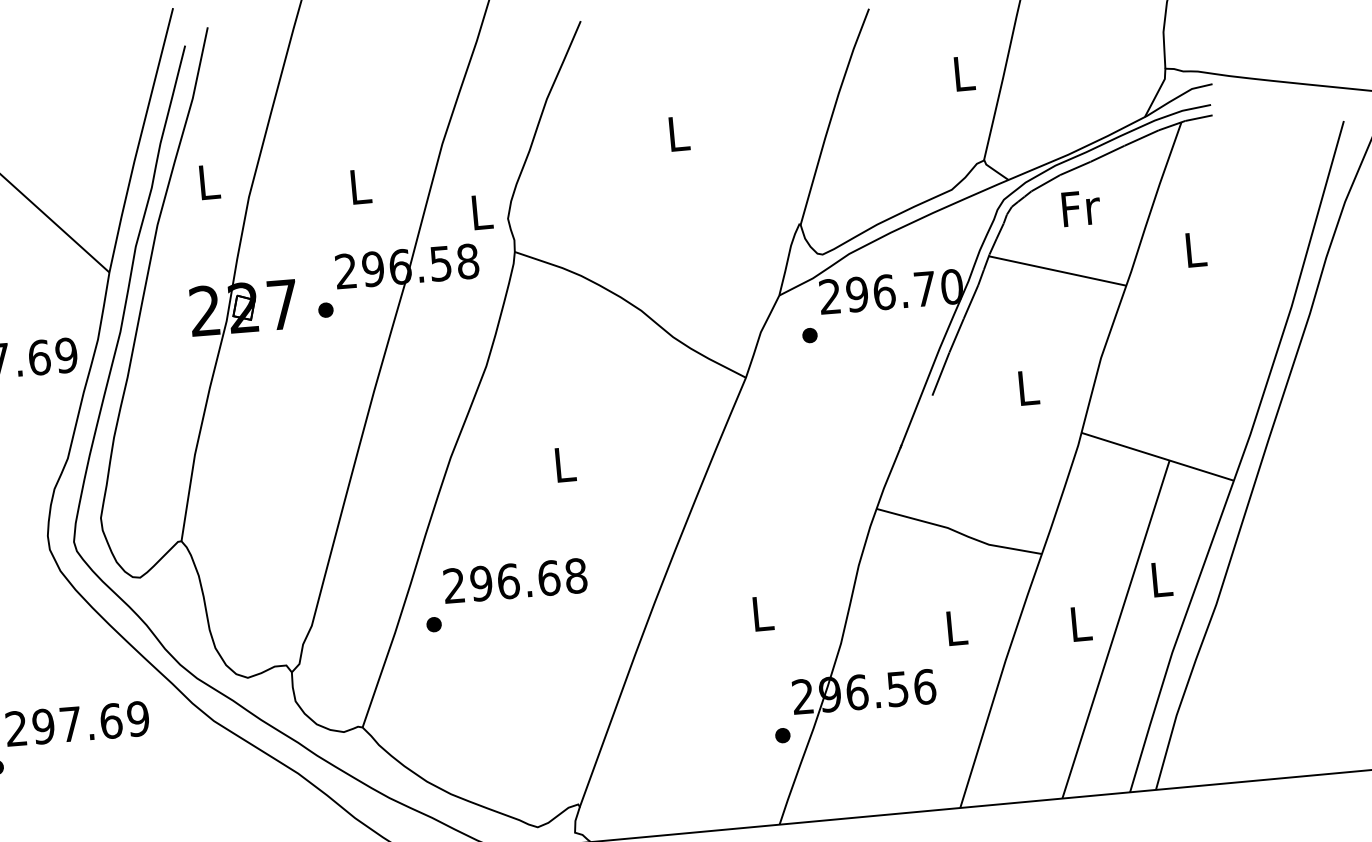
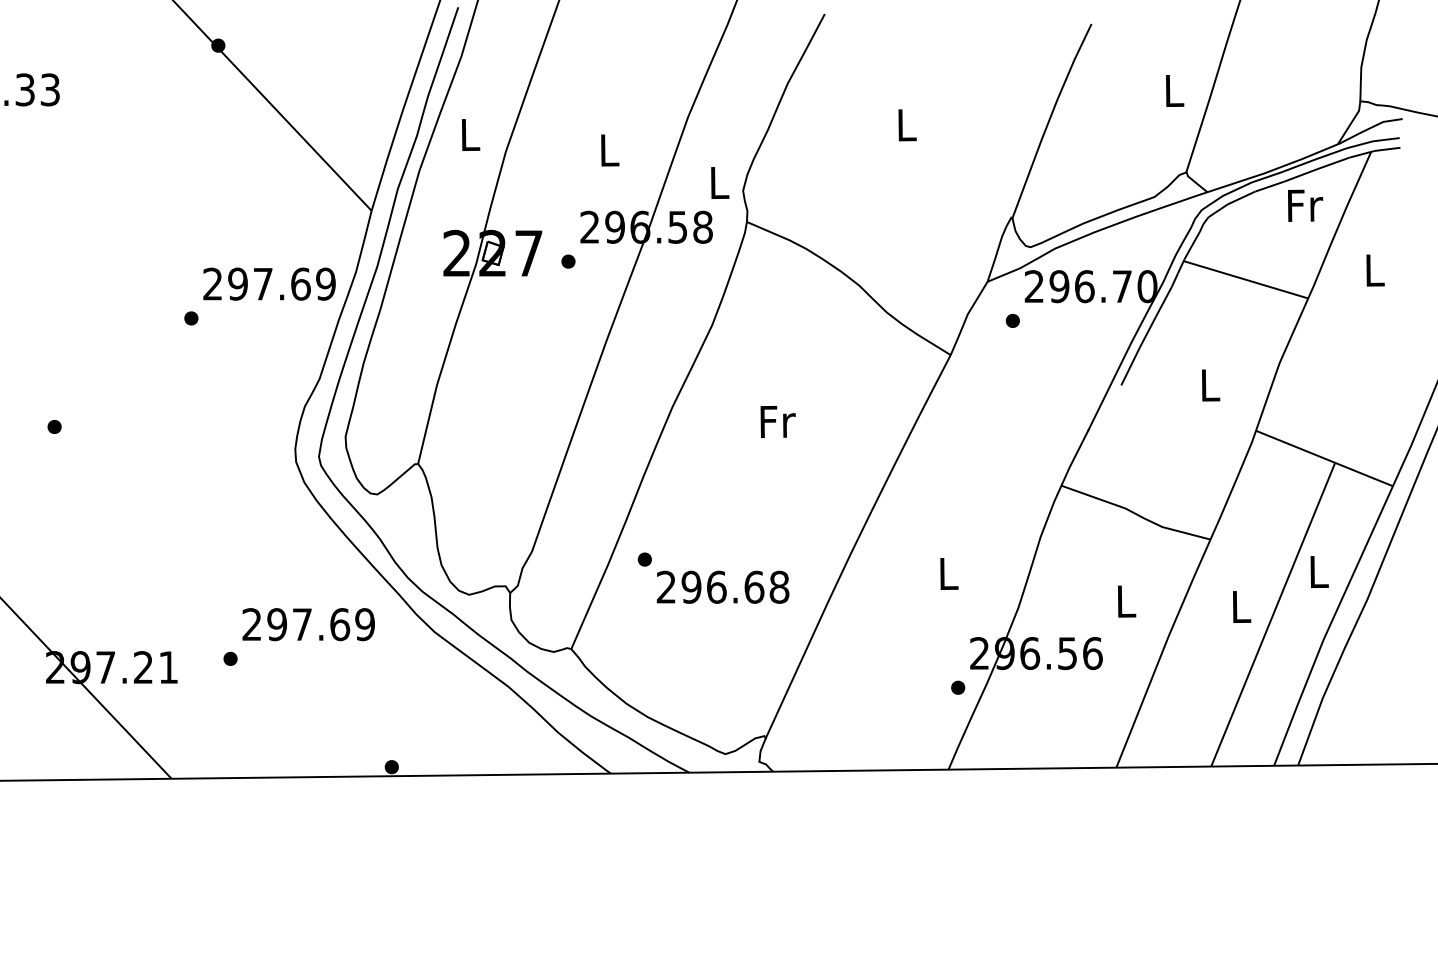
text: (1081, 208) -> (1305, 205), moved
text: (565, 464) -> (777, 421), L -> Fr
text: (515, 580) -> (723, 586), moved

